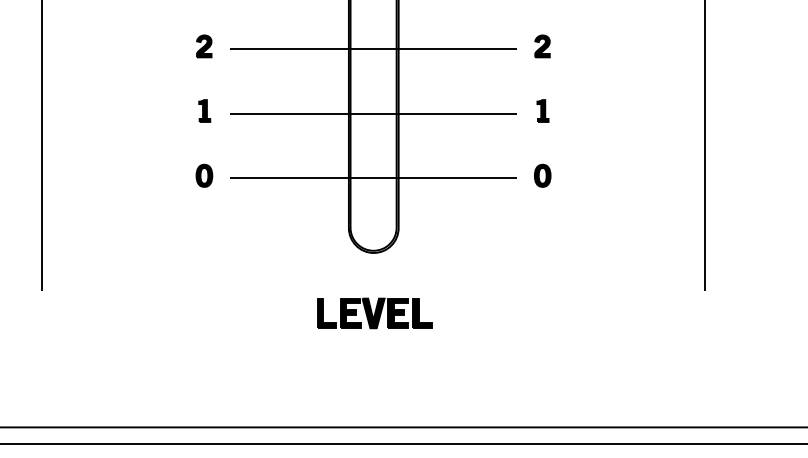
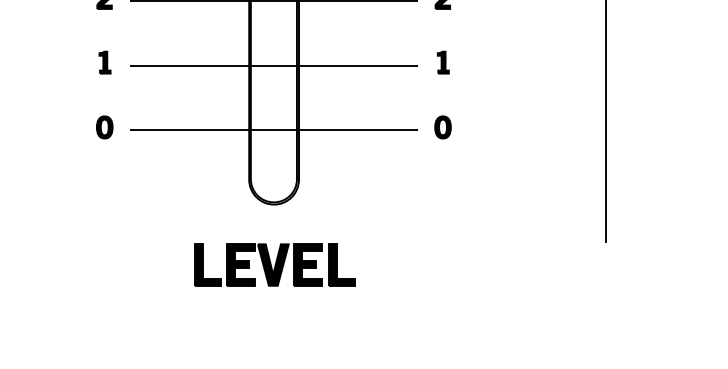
part: (374, 313) -> (274, 265), size x1.4

